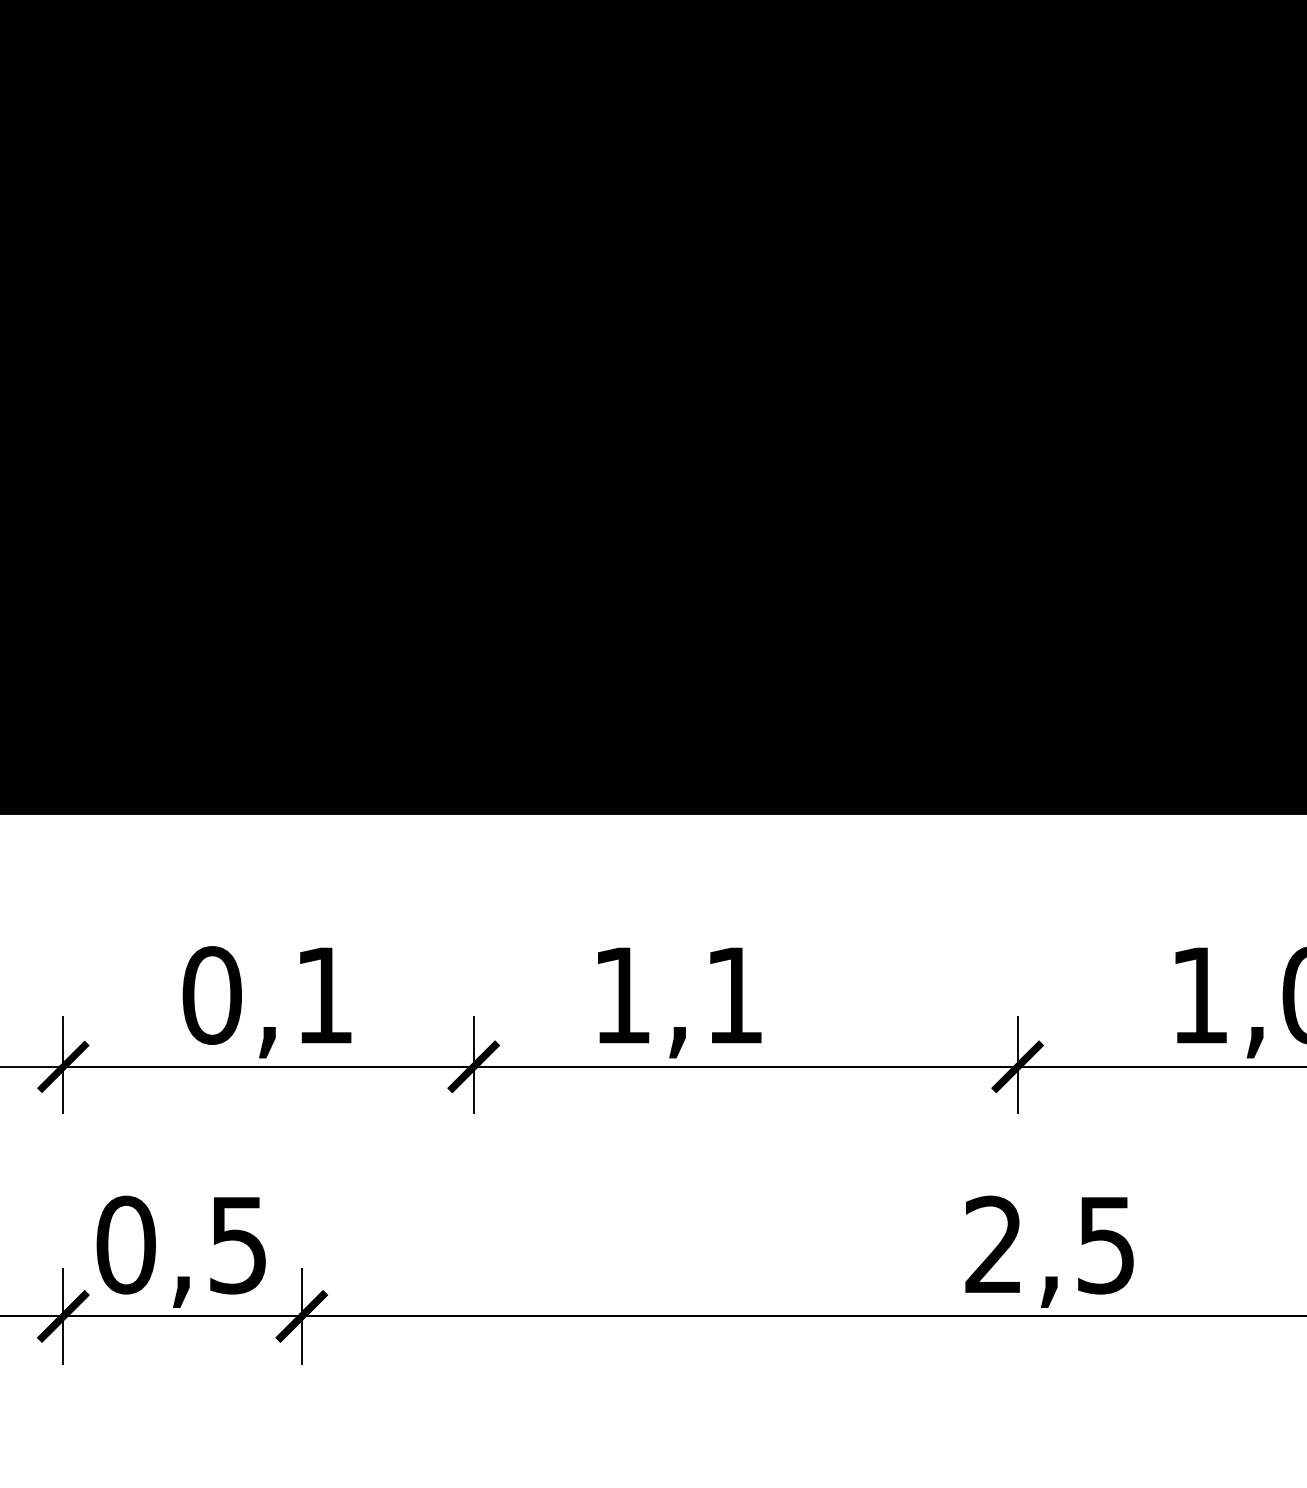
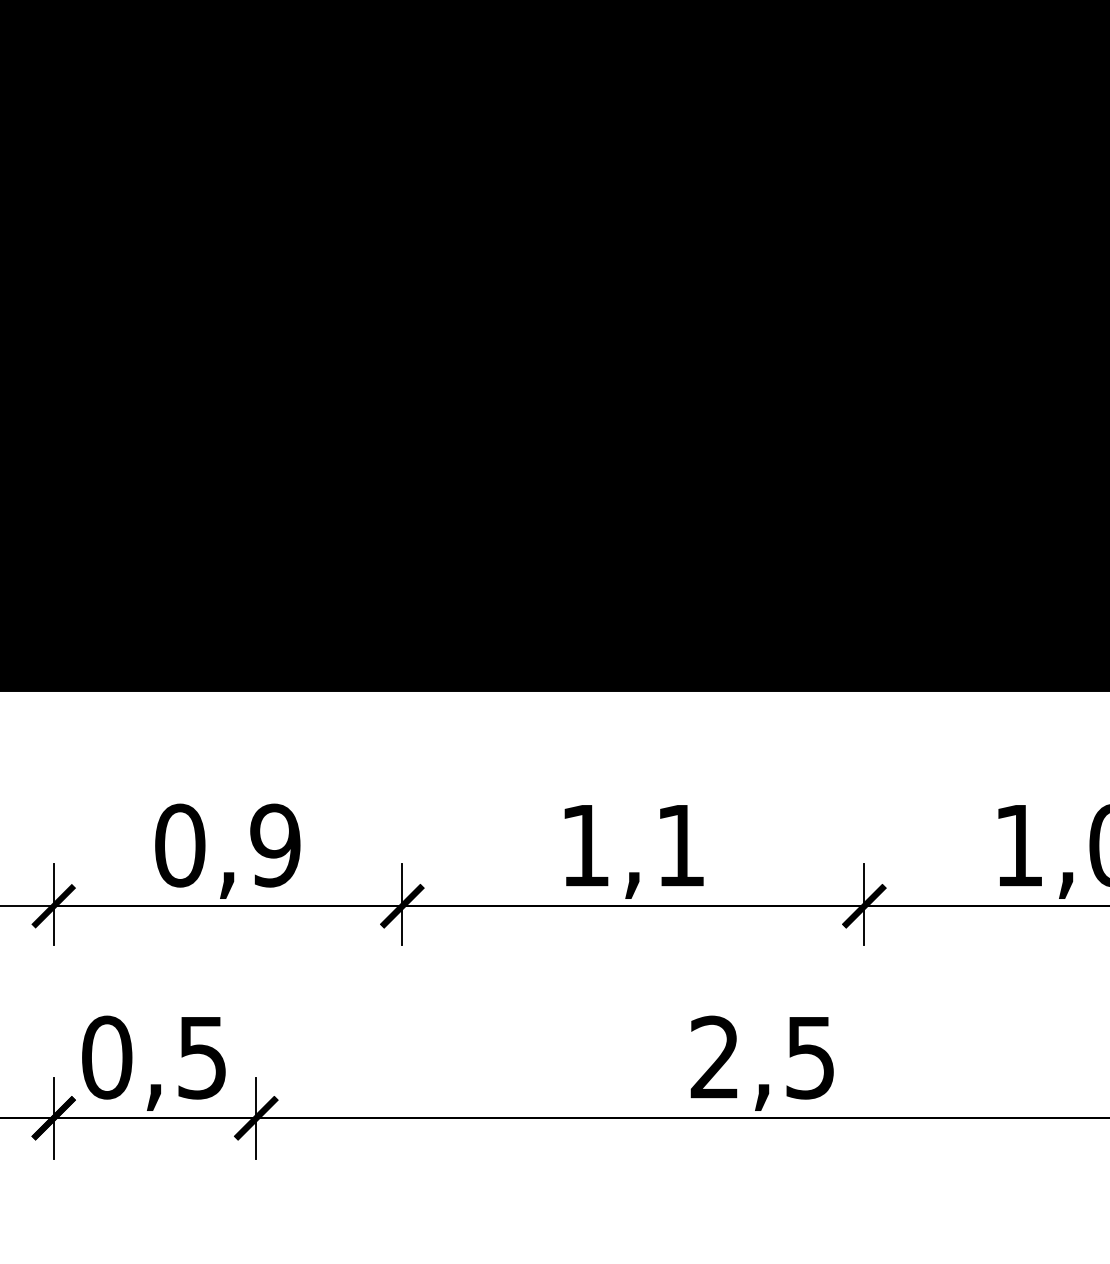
text: (323, 995) -> (274, 845), 0,1 -> 0,9
text: (679, 1002) -> (633, 851), moved
text: (1049, 1251) -> (762, 1063), moved

